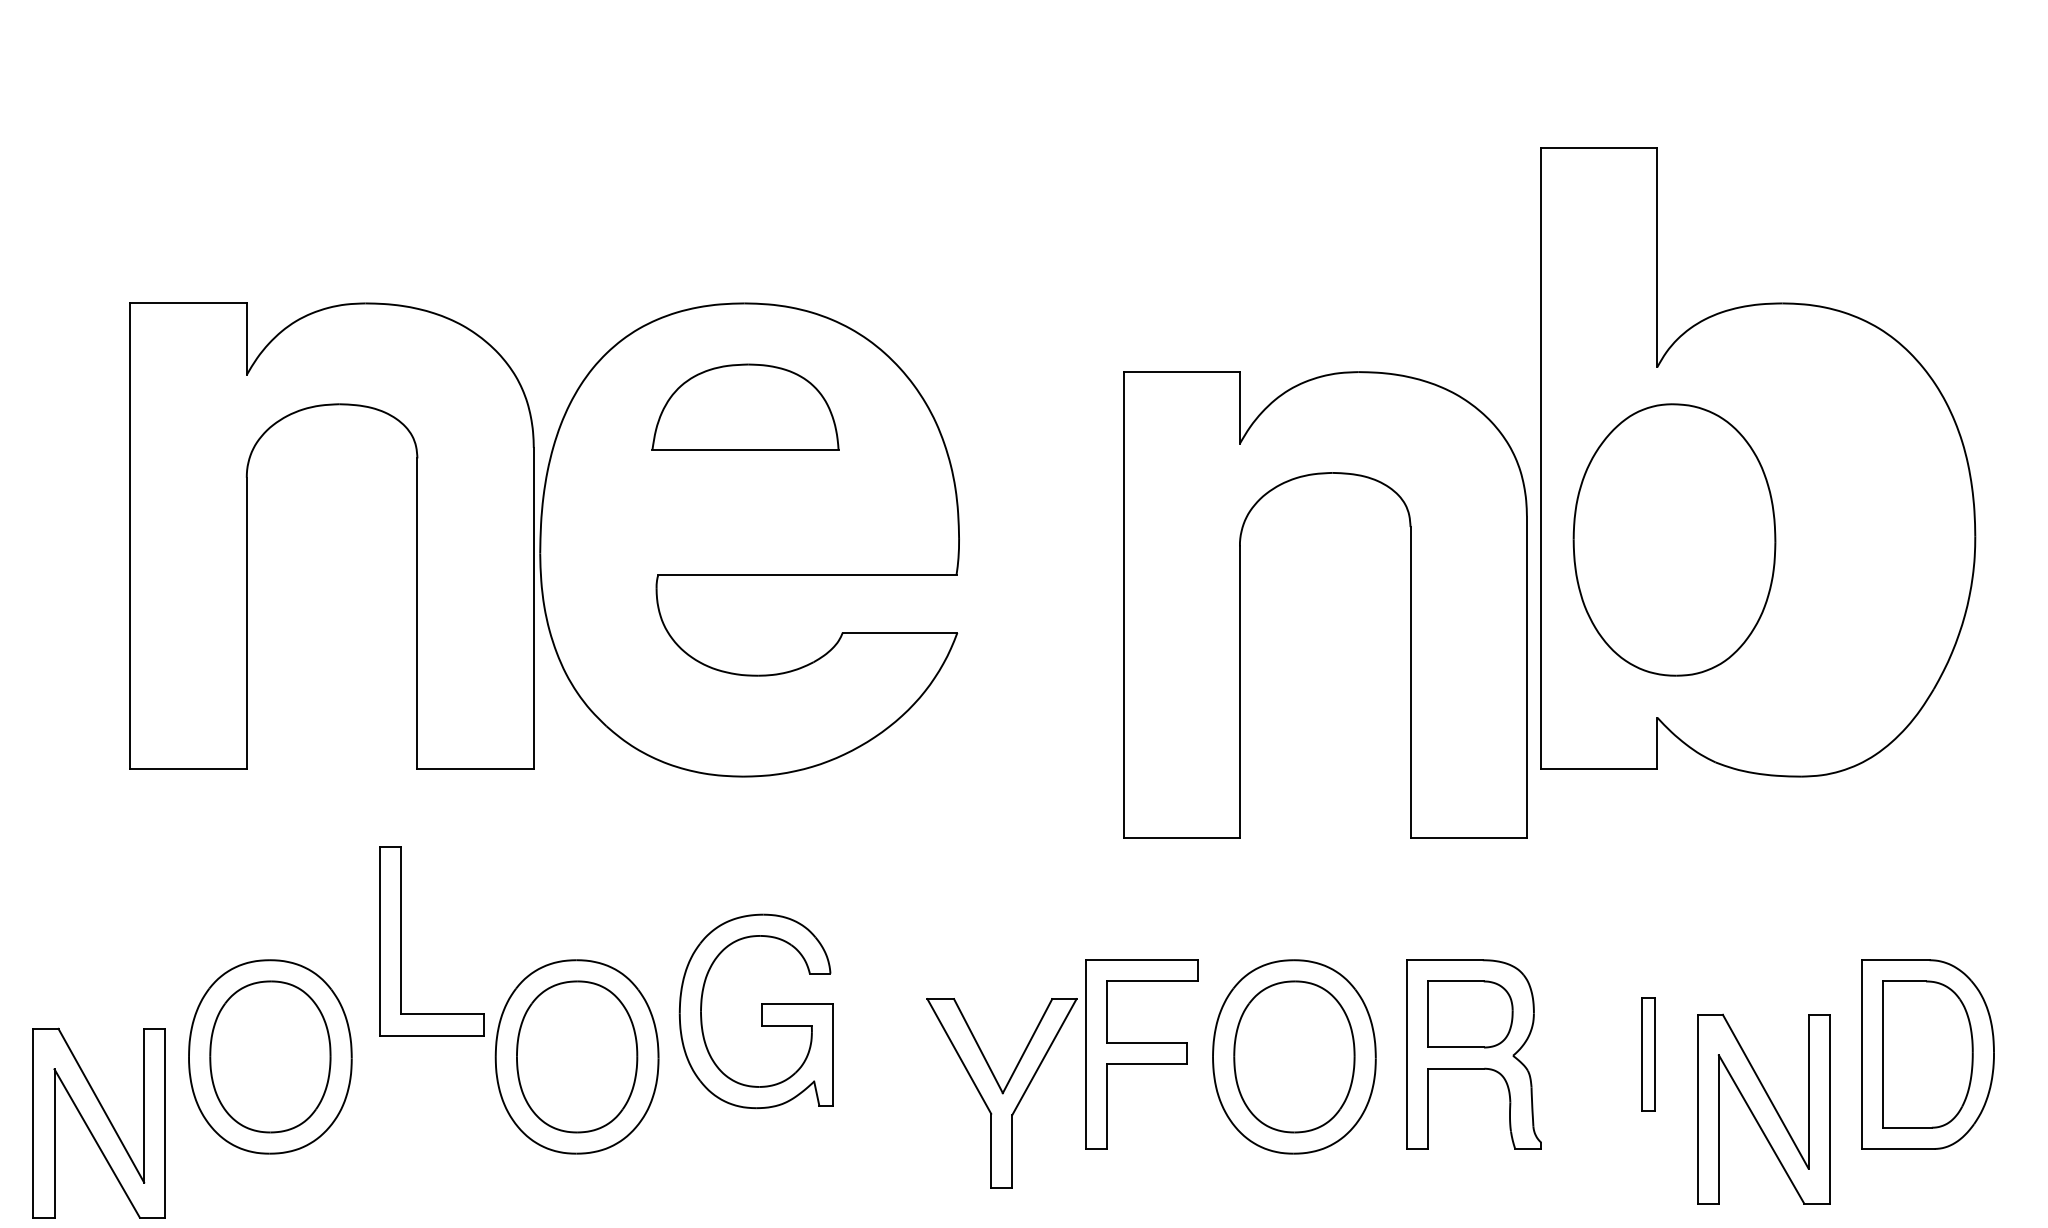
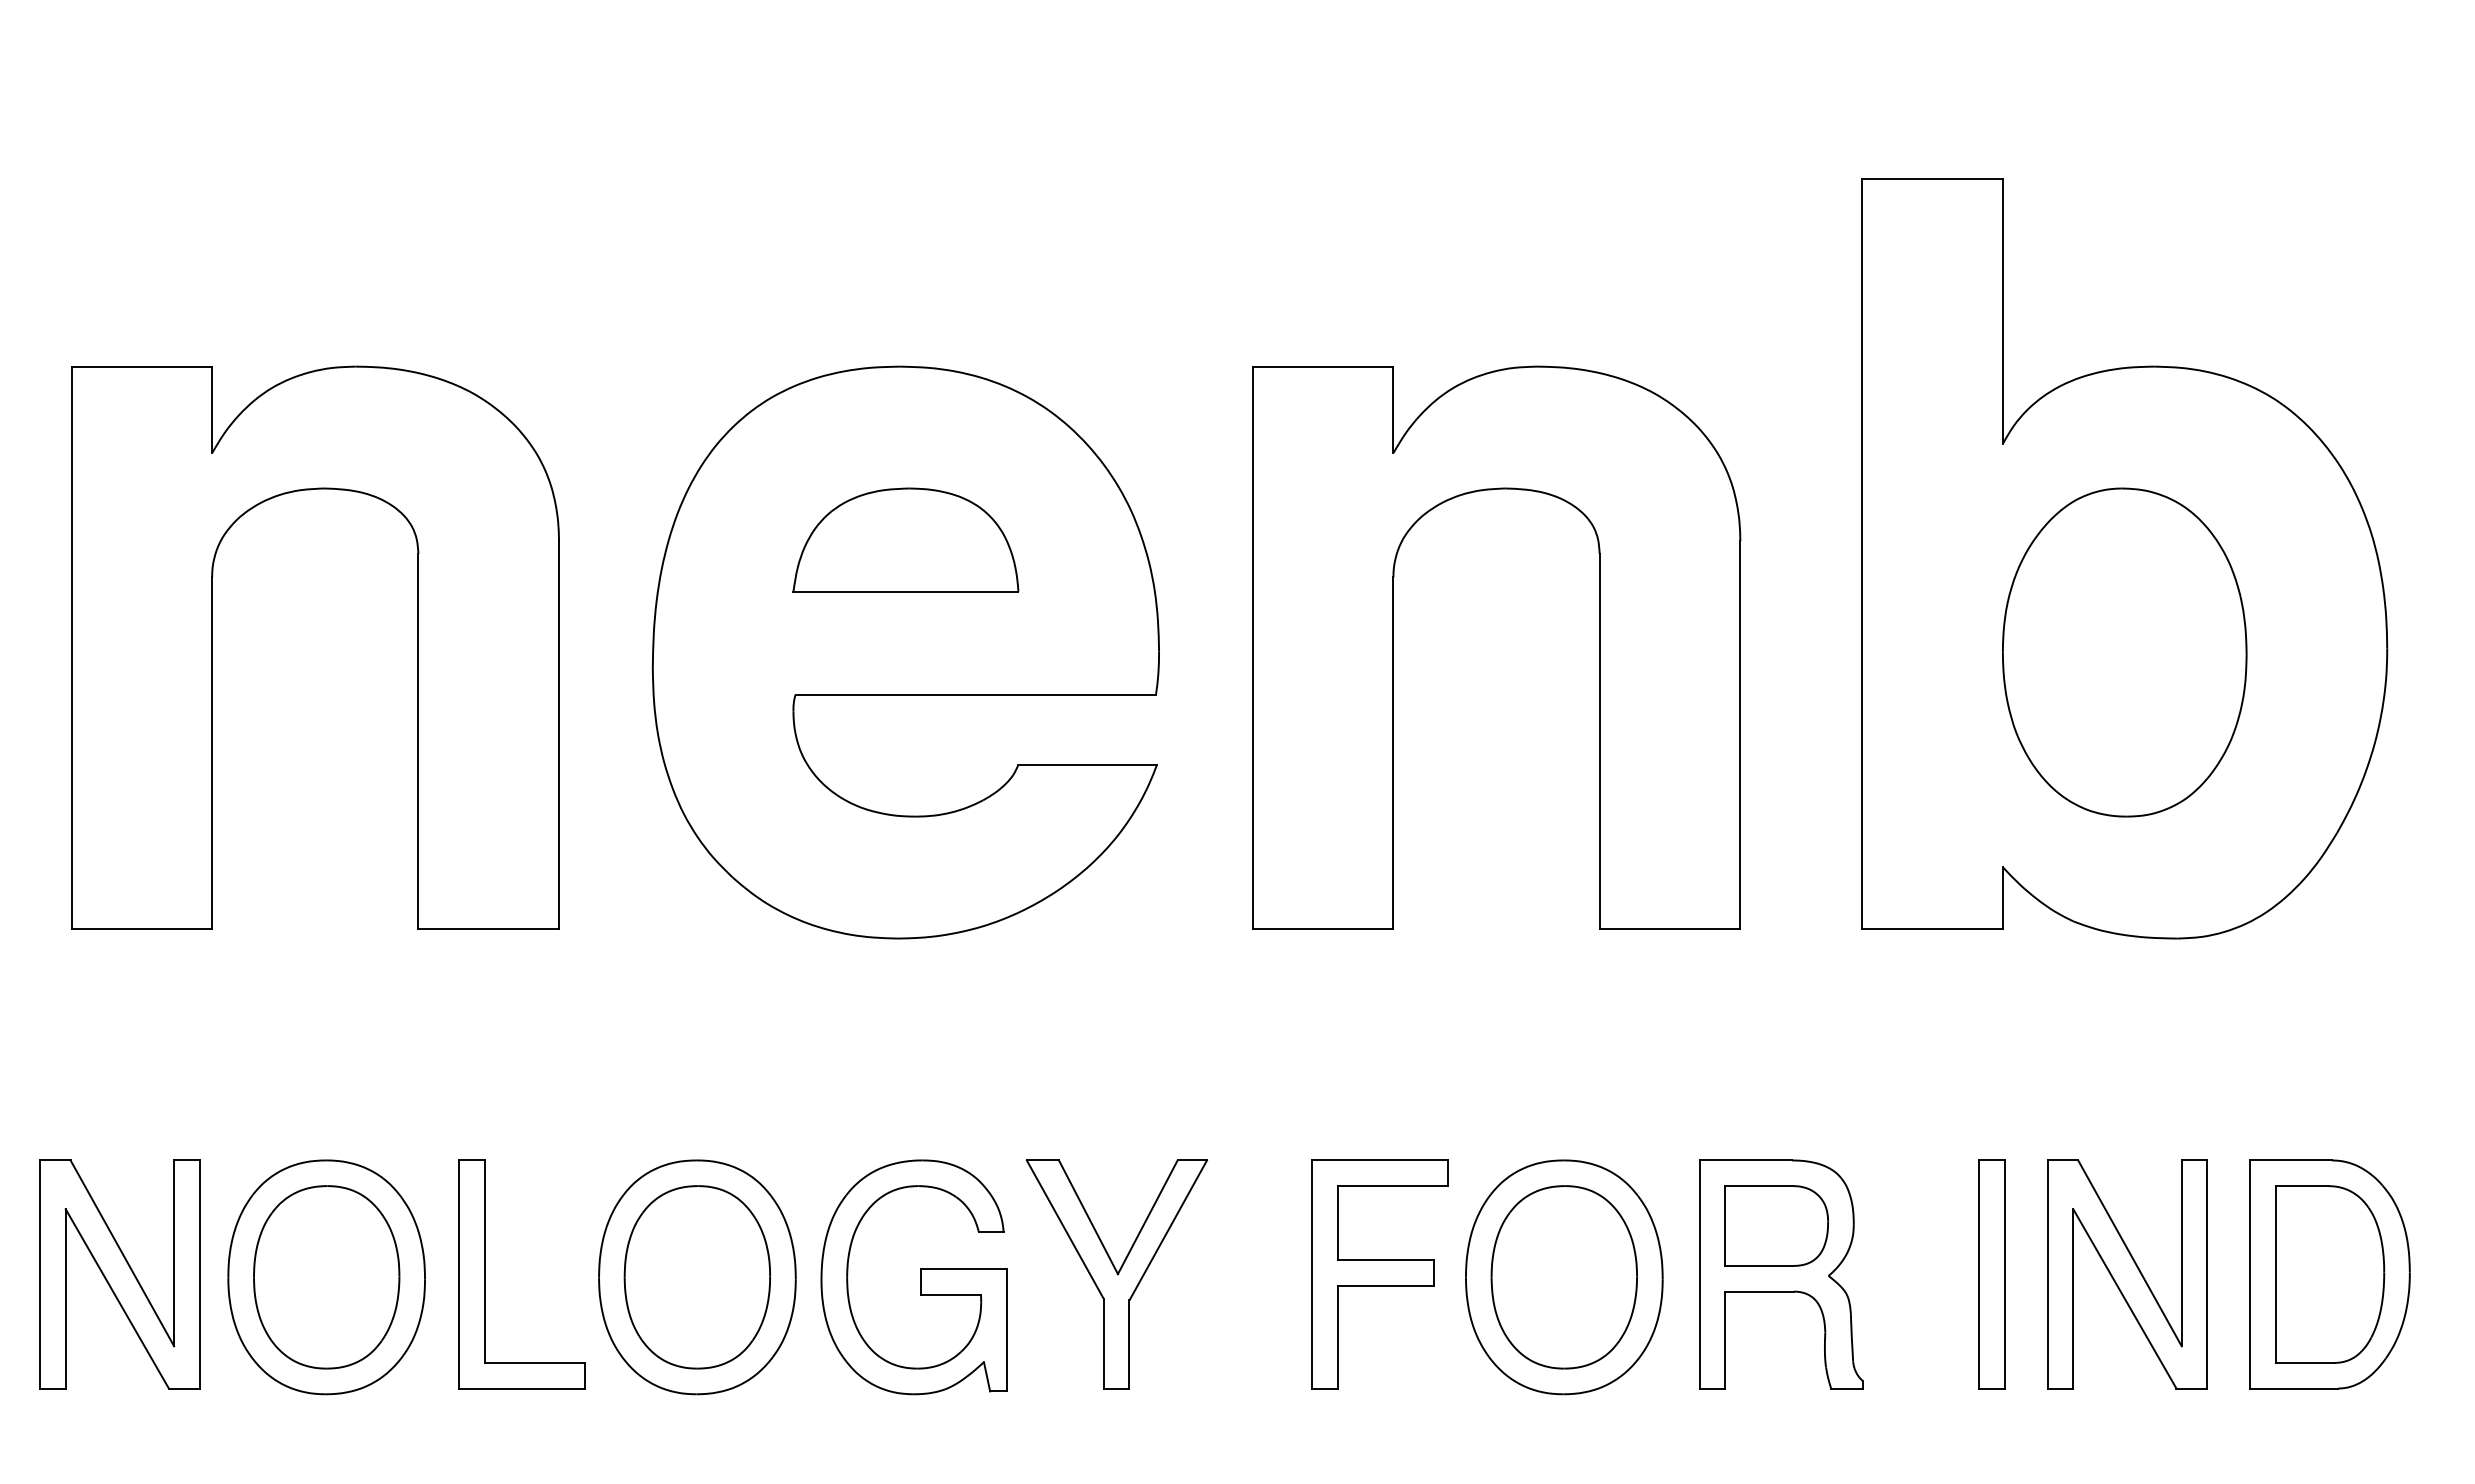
part: (745, 406) -> (905, 539), moved
part: (416, 535) -> (417, 647), moved
part: (1674, 539) -> (2124, 652), moved
part: (1239, 604) -> (1393, 647), moved
part: (401, 941) -> (485, 1274), moved
part: (761, 1011) -> (920, 1277), moved
part: (1647, 1054) -> (1991, 1274), size x1.67
part: (1001, 1093) -> (1116, 1274), moved
part: (1763, 1109) -> (2127, 1274), moved
part: (98, 1123) -> (119, 1274), moved

